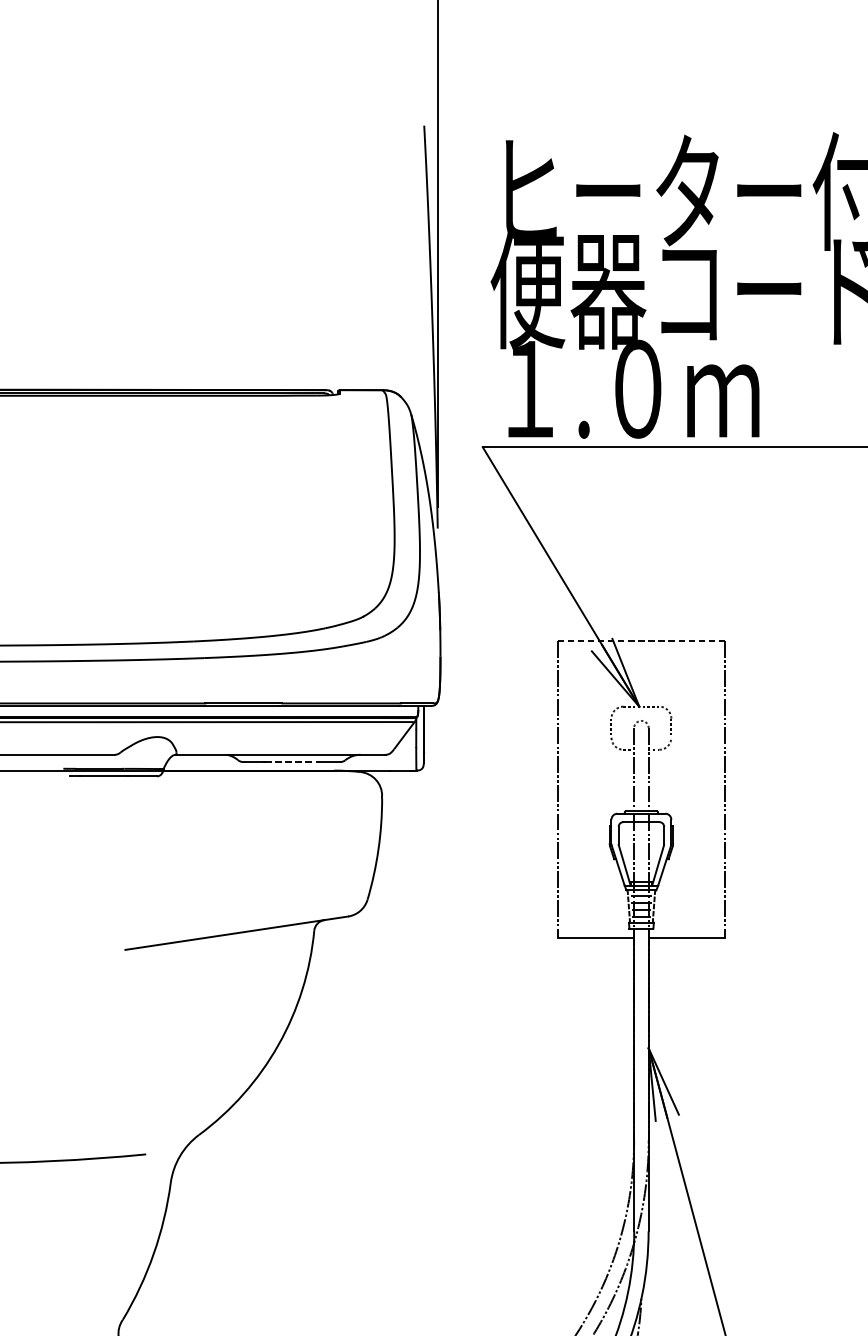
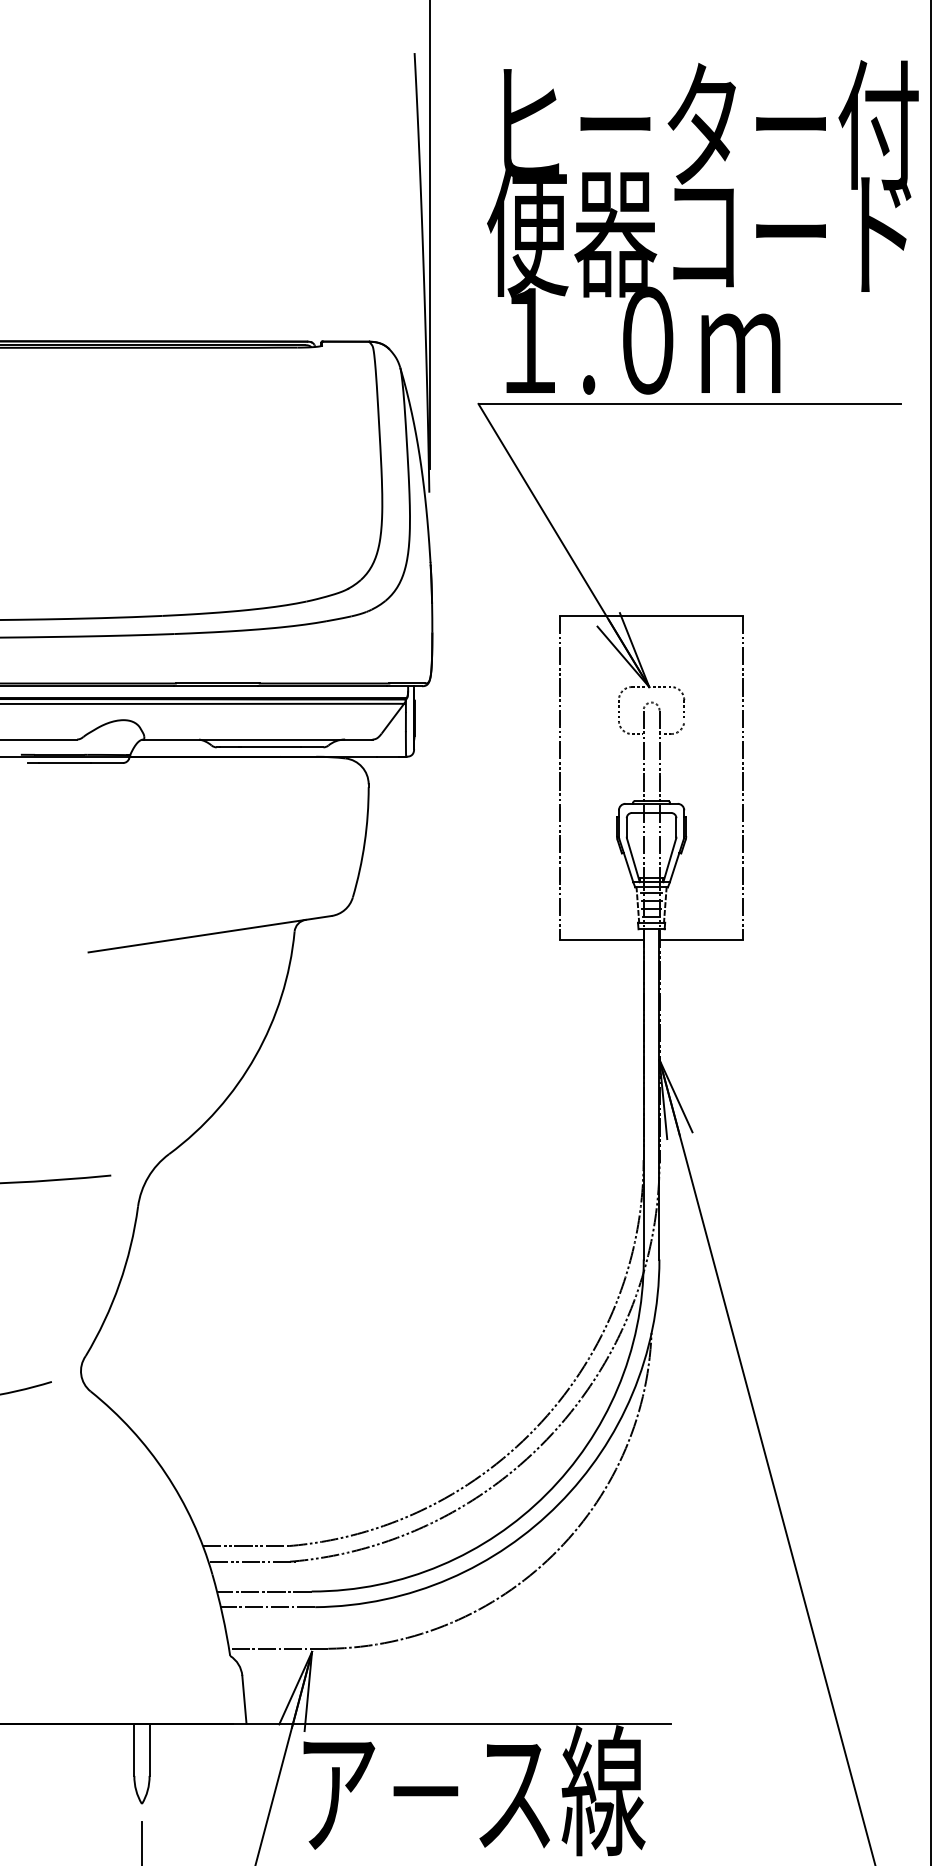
line: (641, 641) -> (651, 615), dashed -> solid
line: (292, 762) -> (270, 747), dashed -> solid

